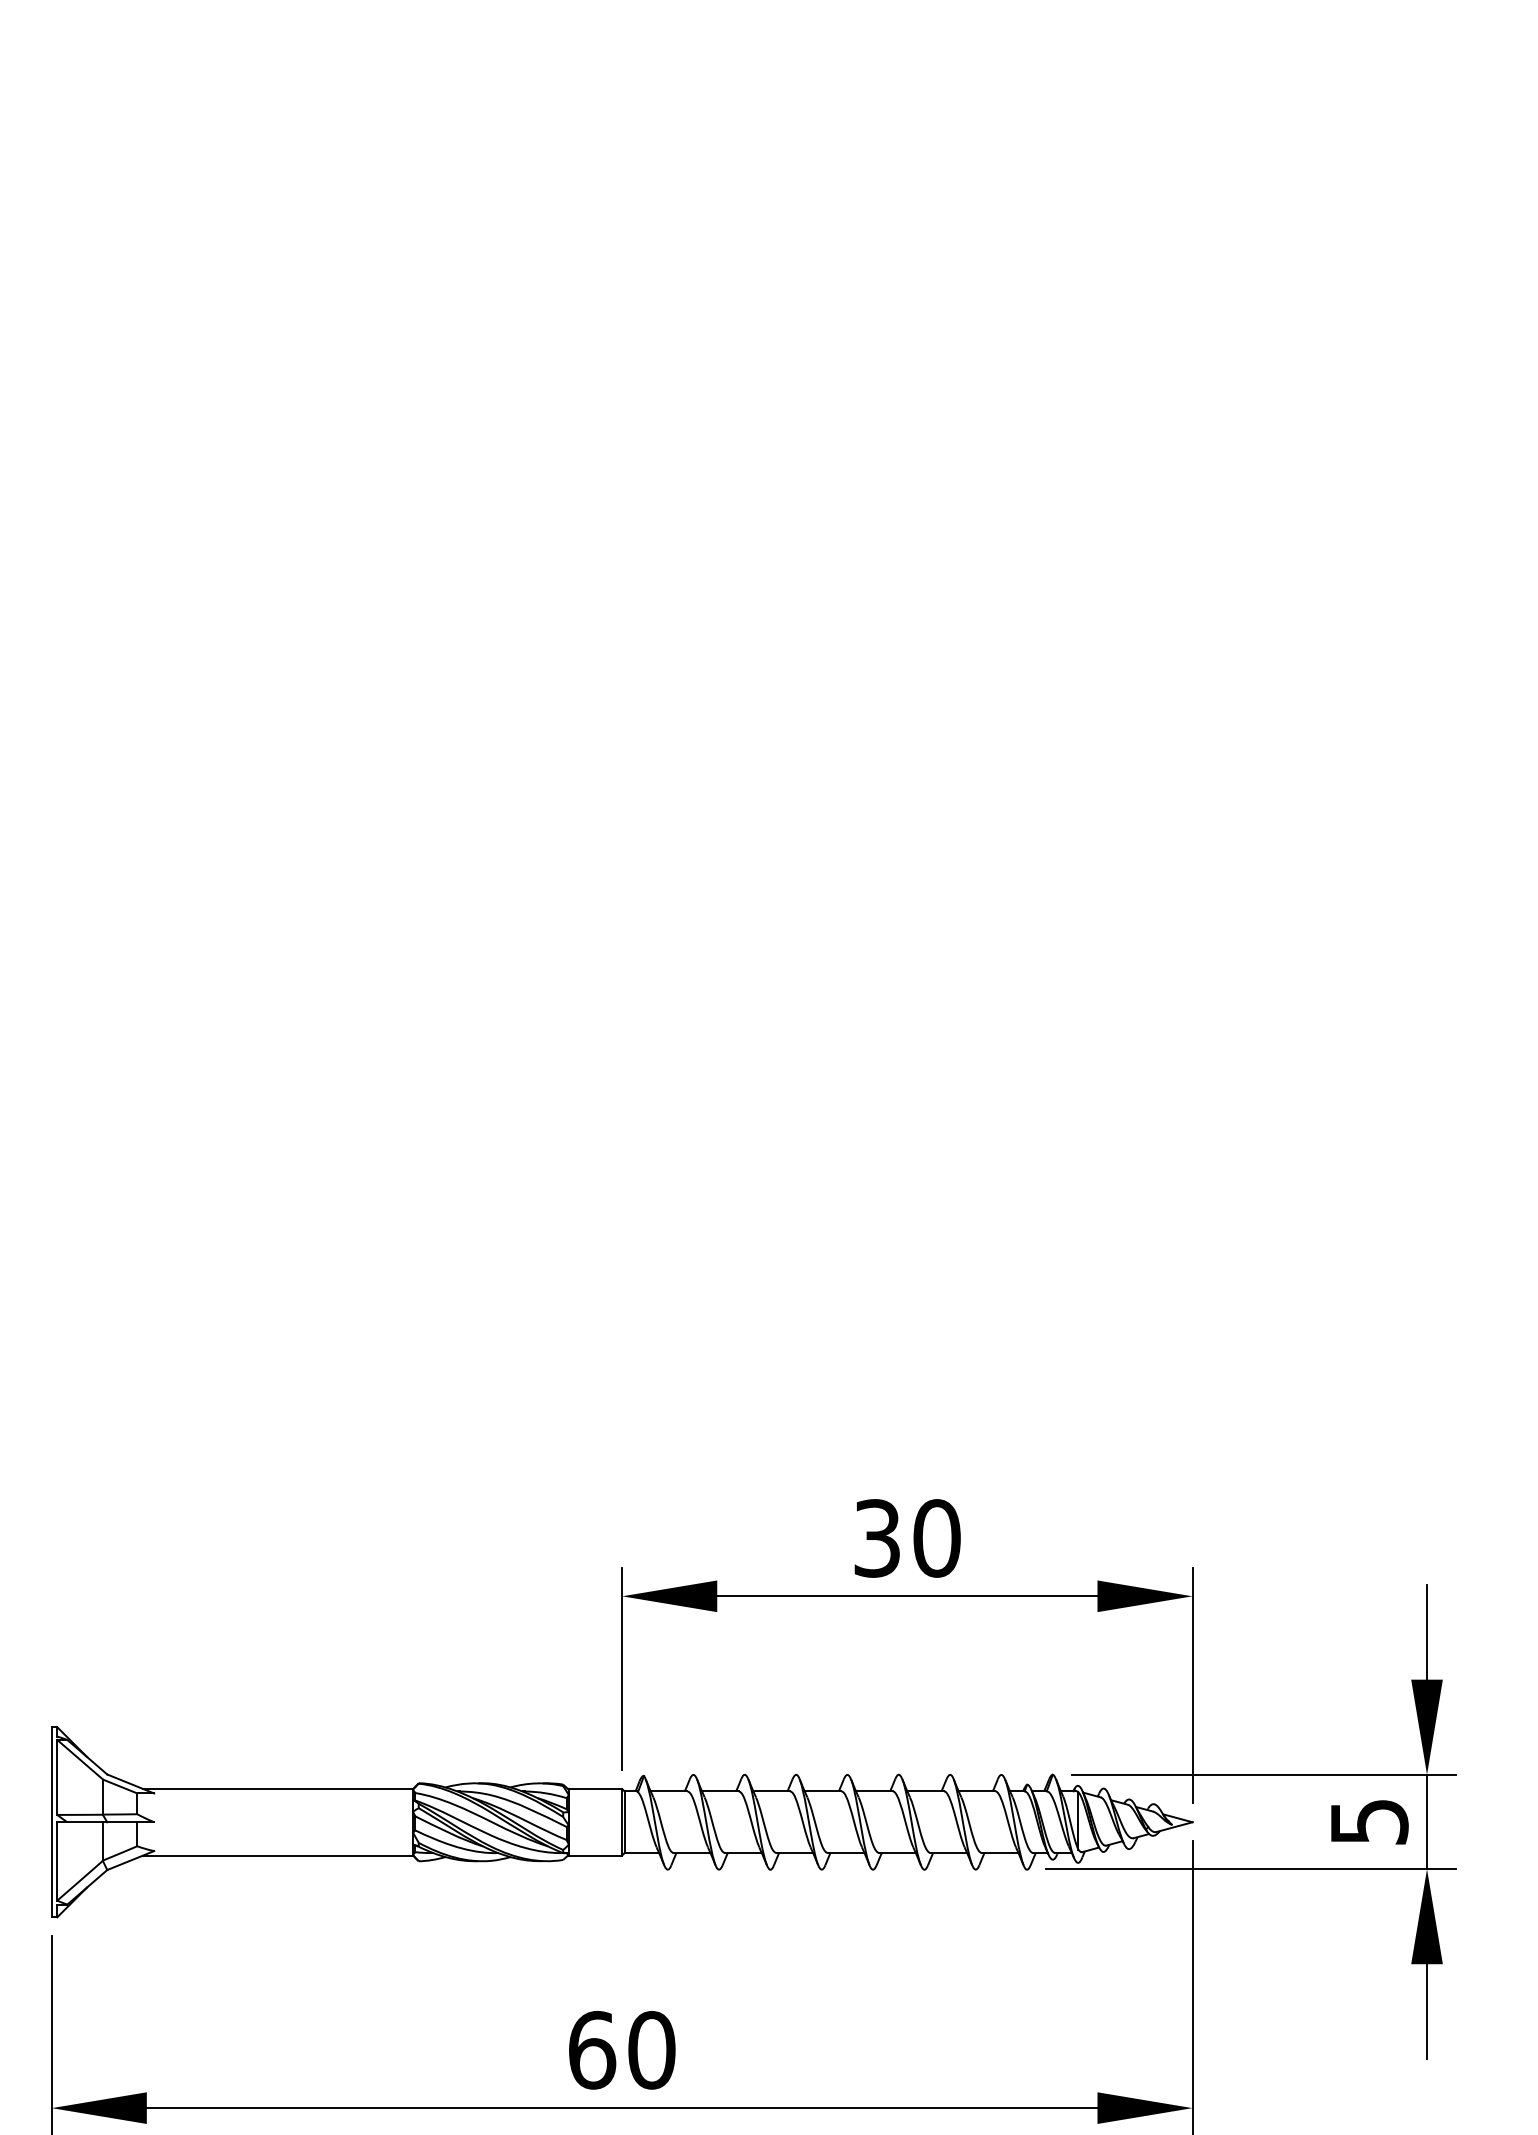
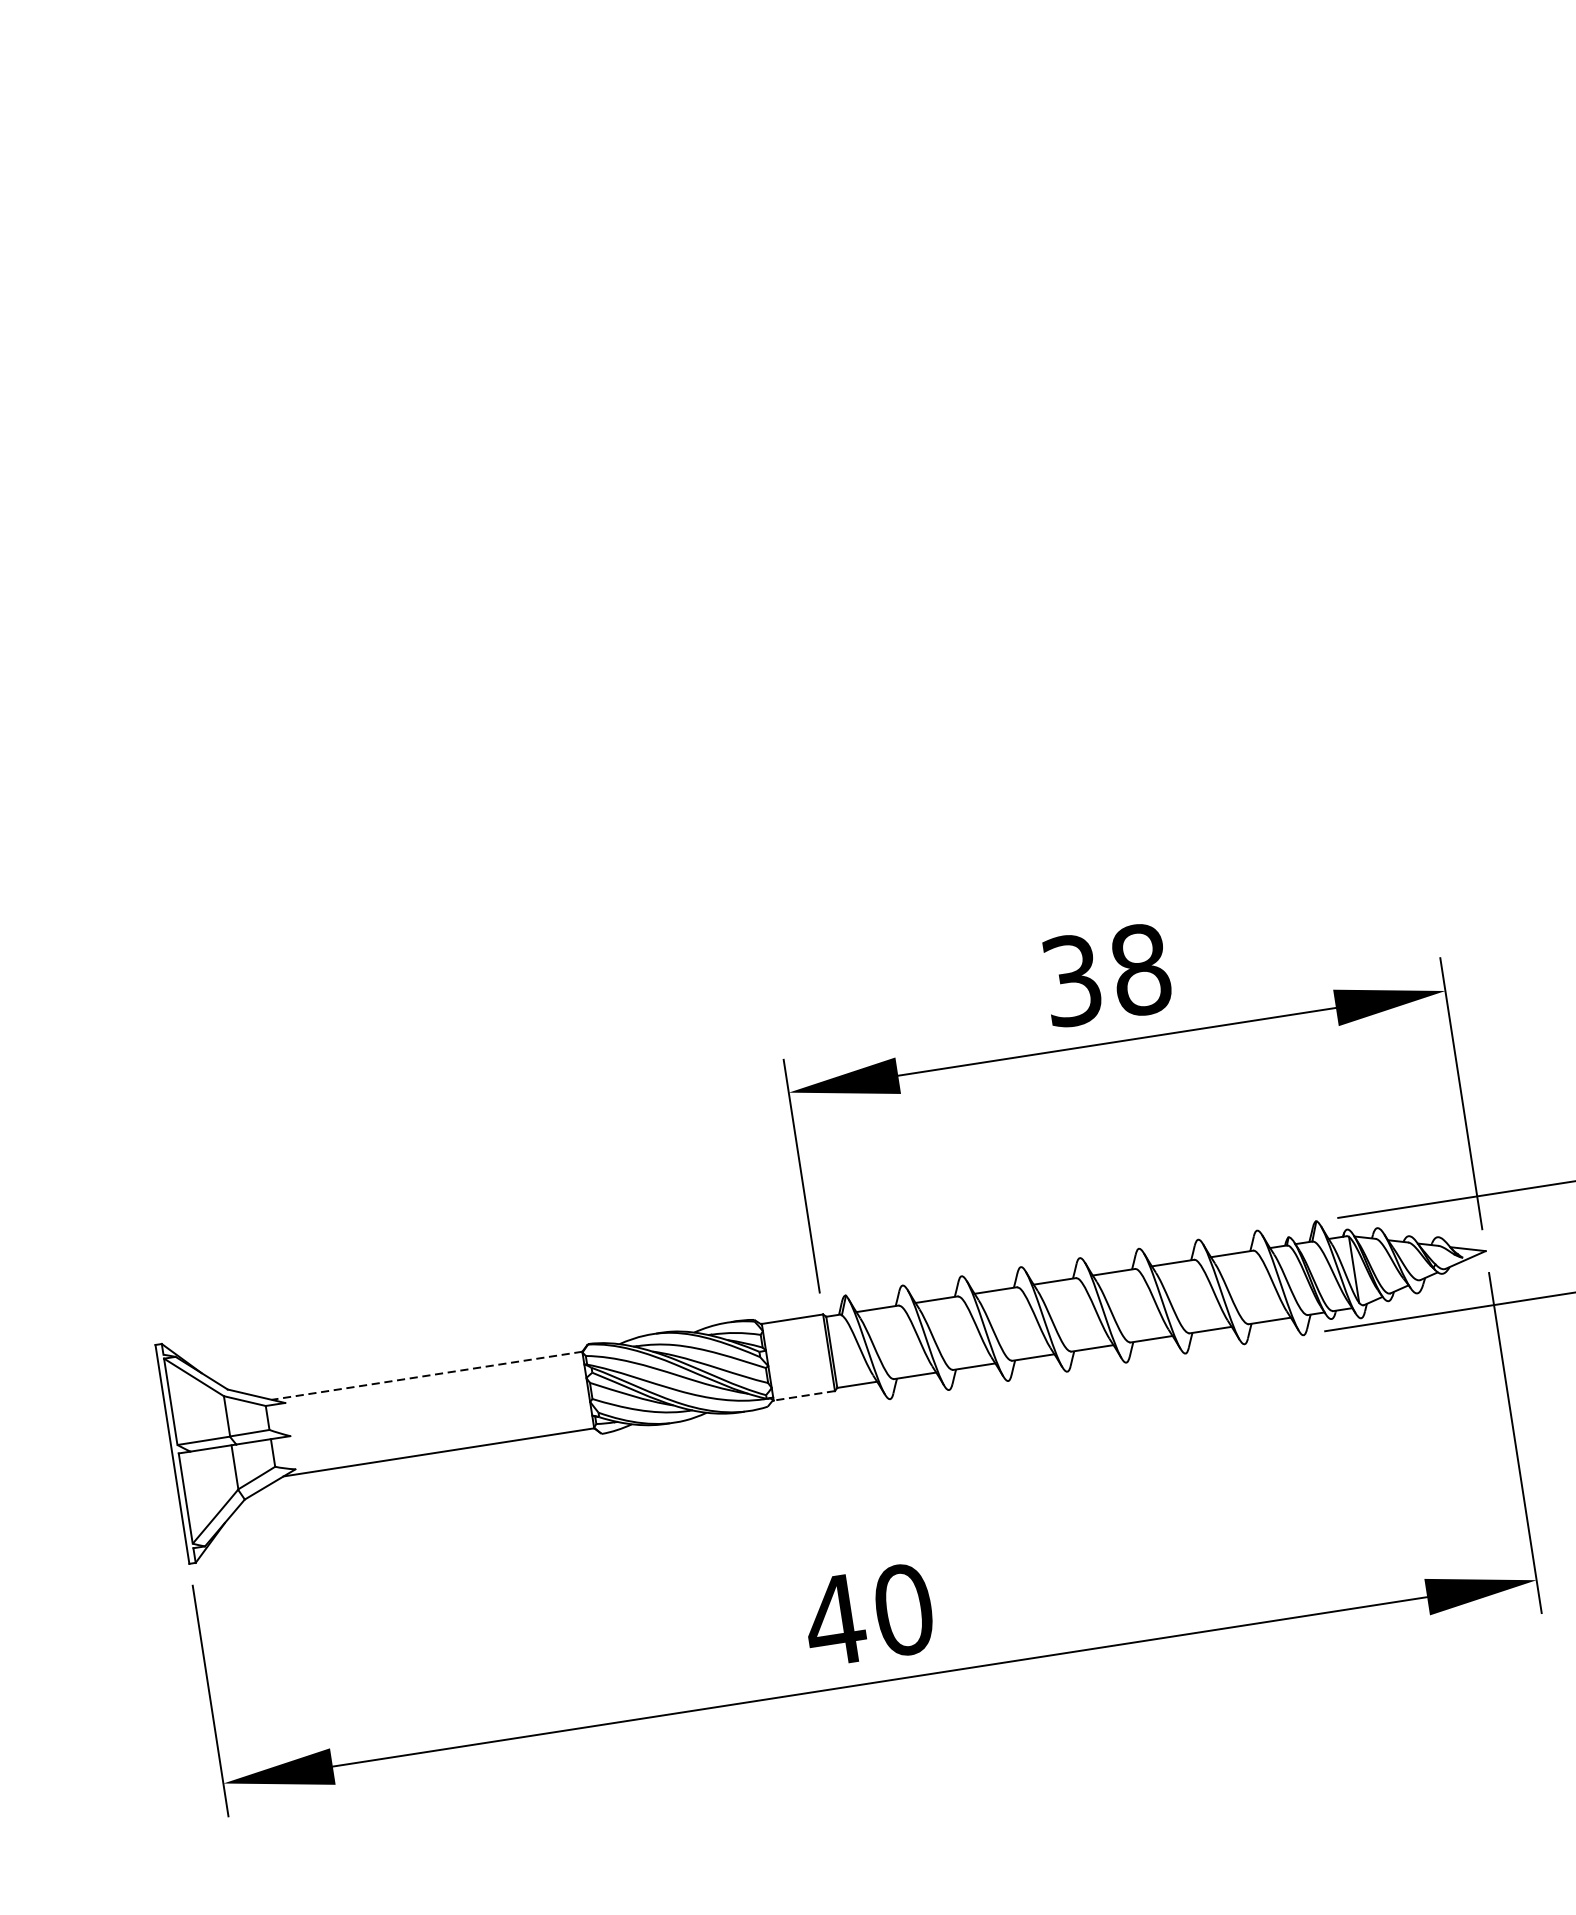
text: (936, 1538) -> (1140, 970), 30 -> 38
line: (278, 1788) -> (427, 1375), solid -> dashed
line: (595, 1855) -> (804, 1395), solid -> dashed
text: (591, 2049) -> (834, 1619), 60 -> 40

